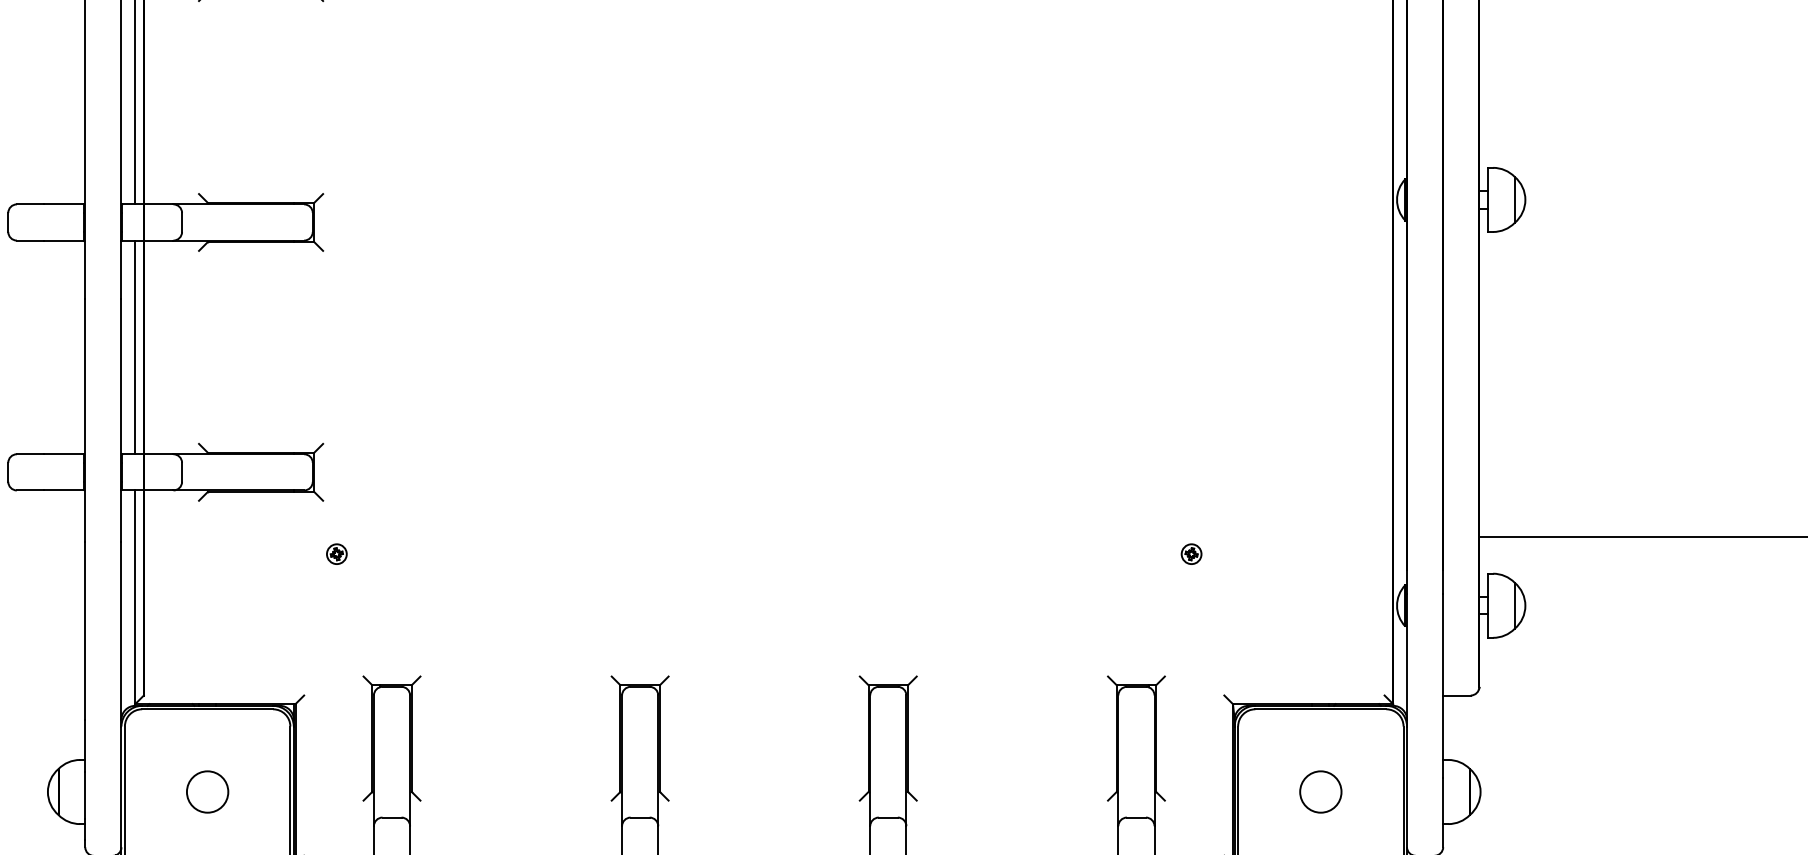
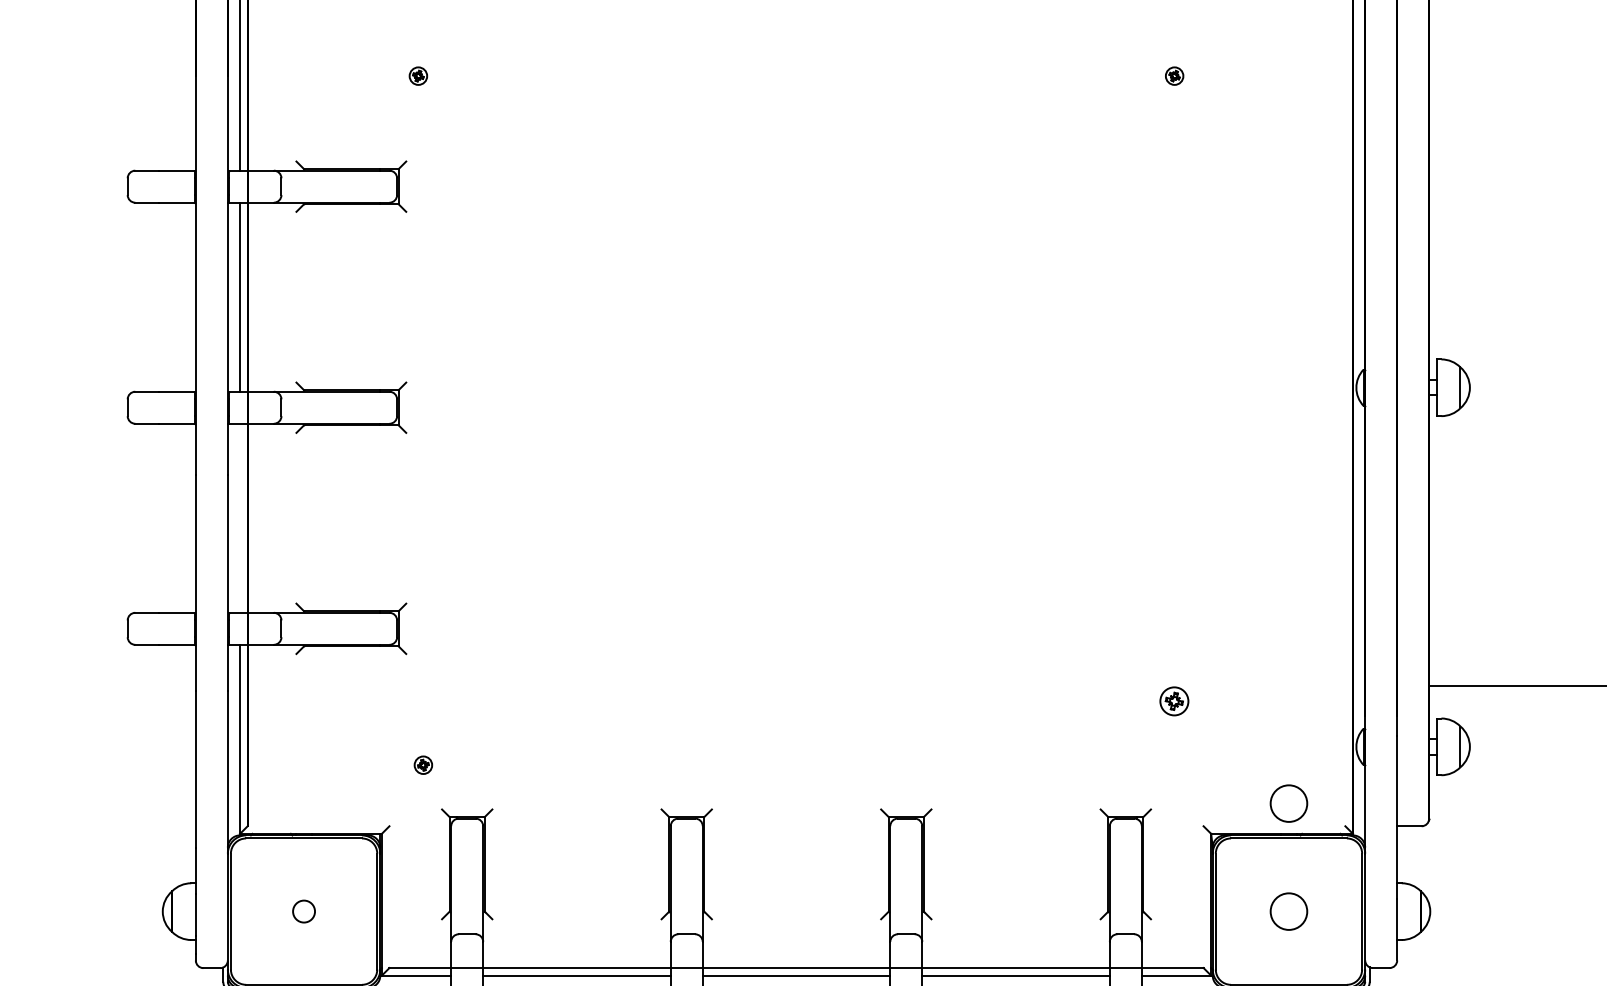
line: (135, 346) -> (240, 517), removed
part: (336, 553) -> (423, 764), moved
part: (1191, 553) -> (1174, 700), size x1.6
circle: (1320, 669) -> (1288, 803), added
circle: (206, 791) -> (303, 911), size x0.6

